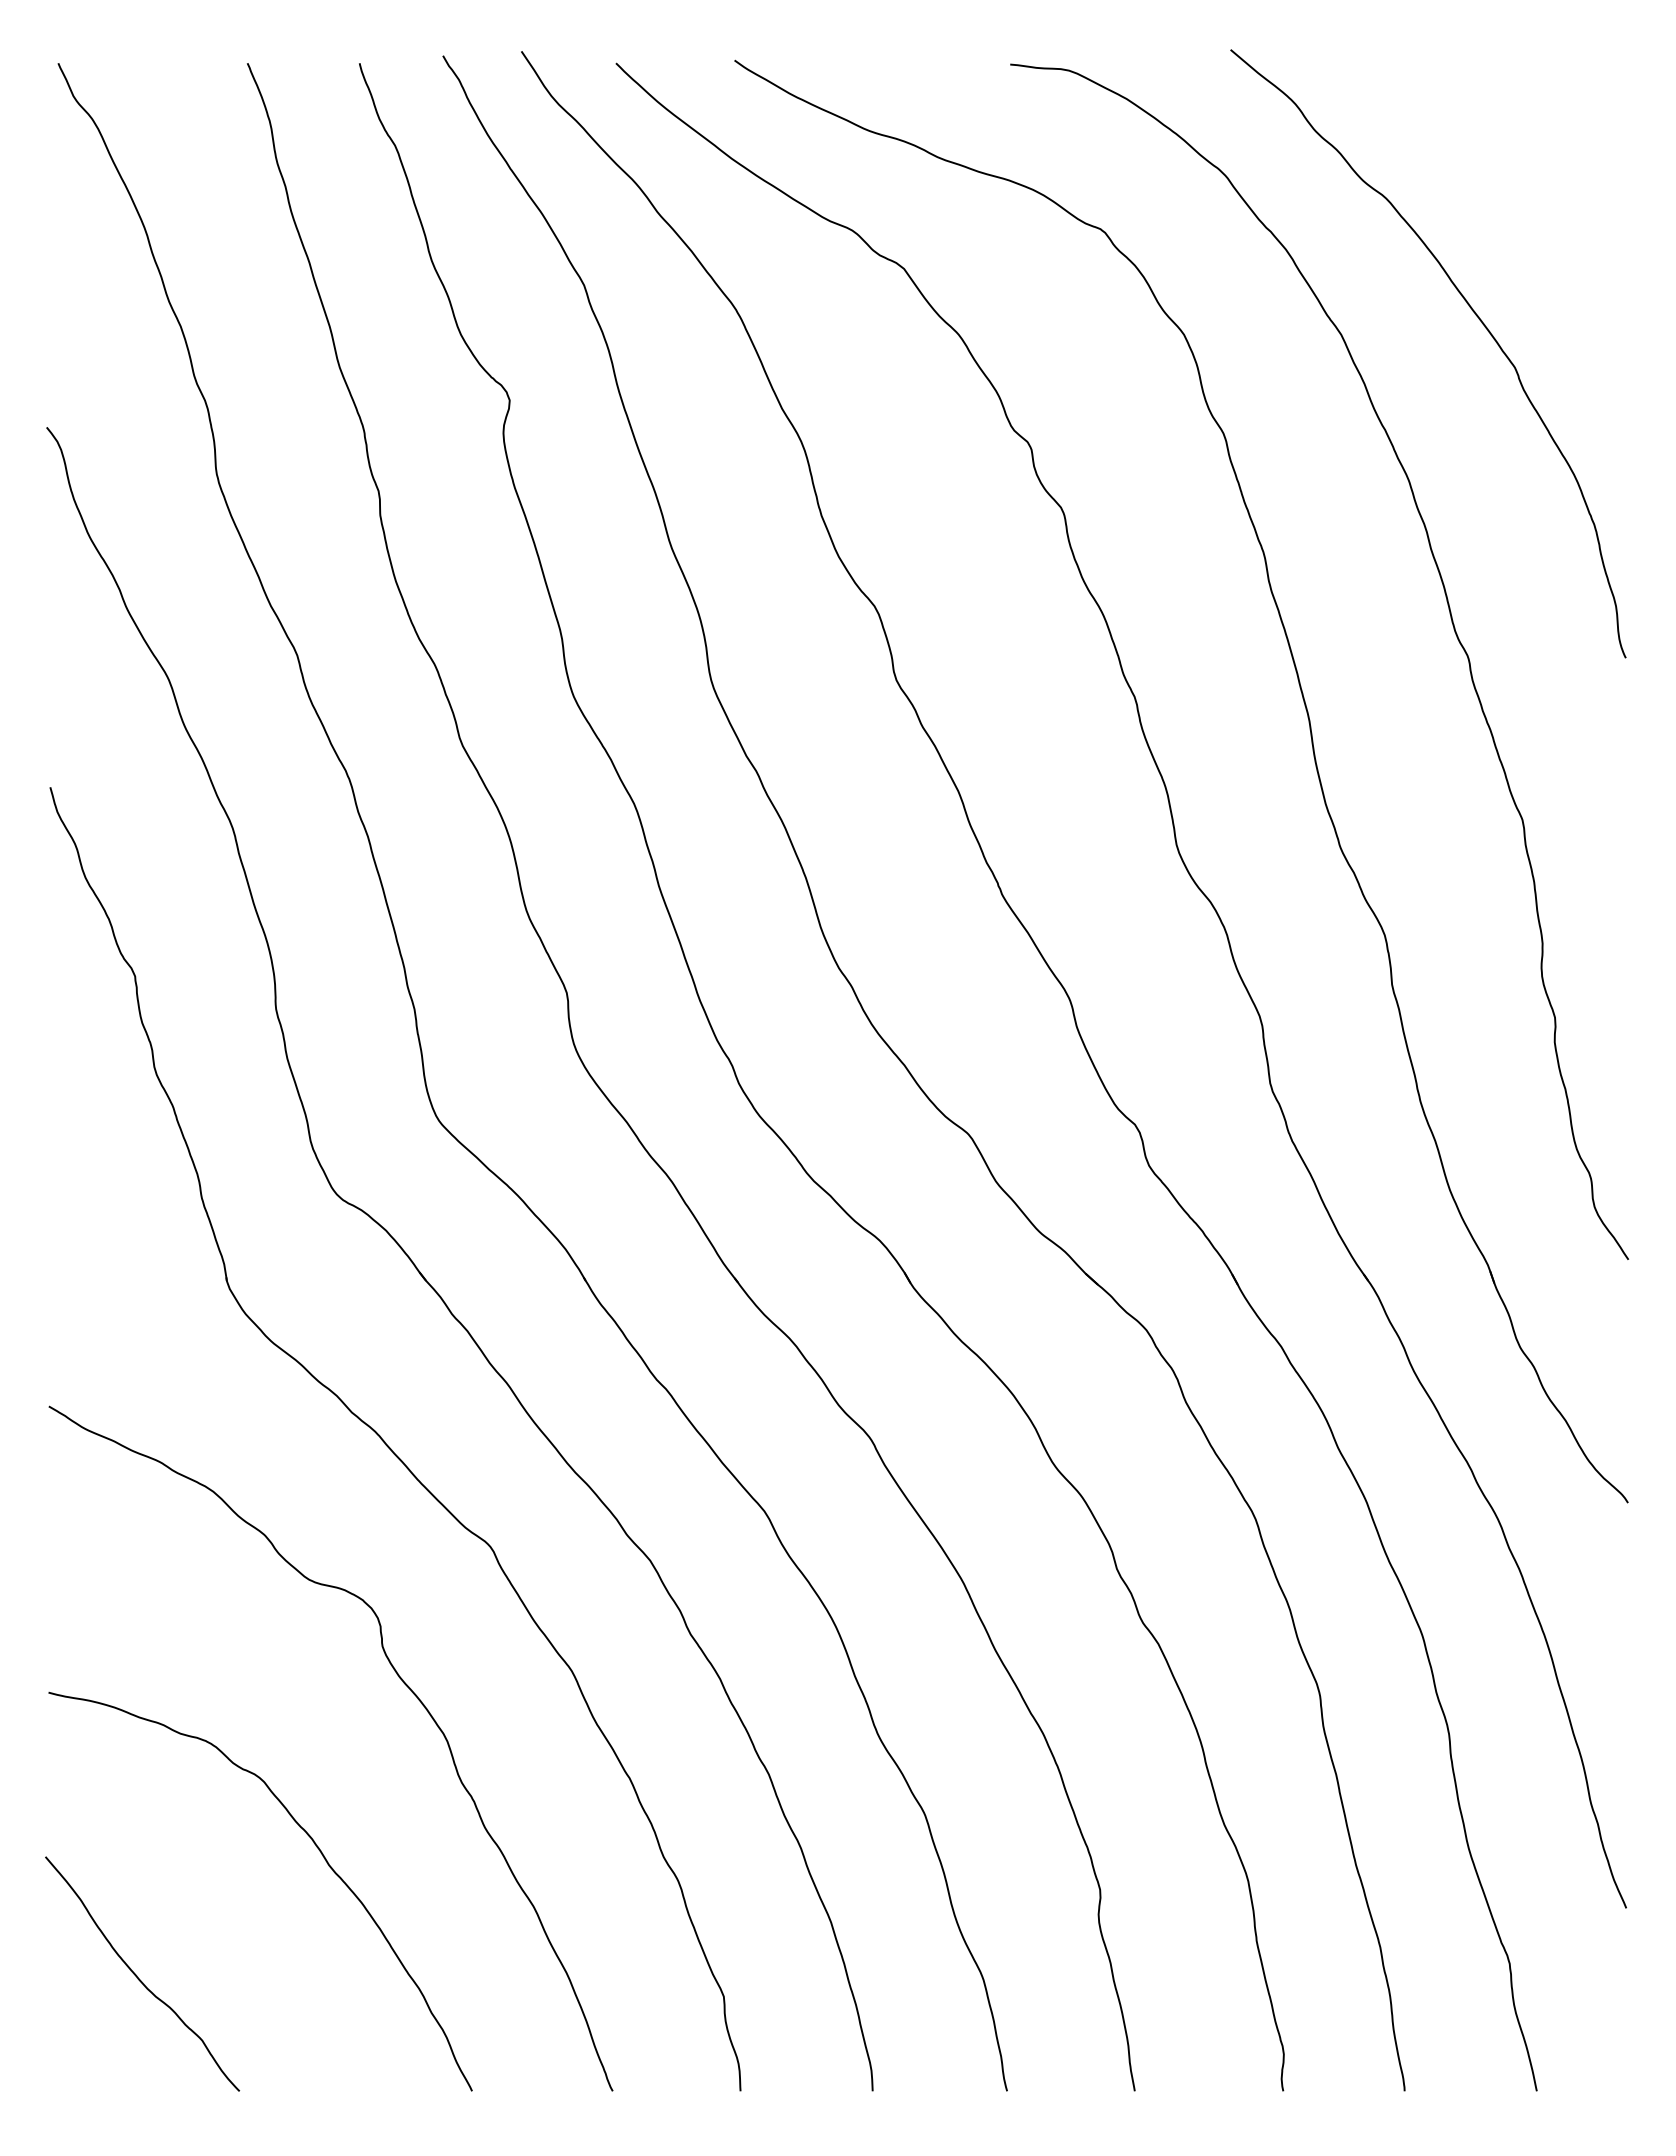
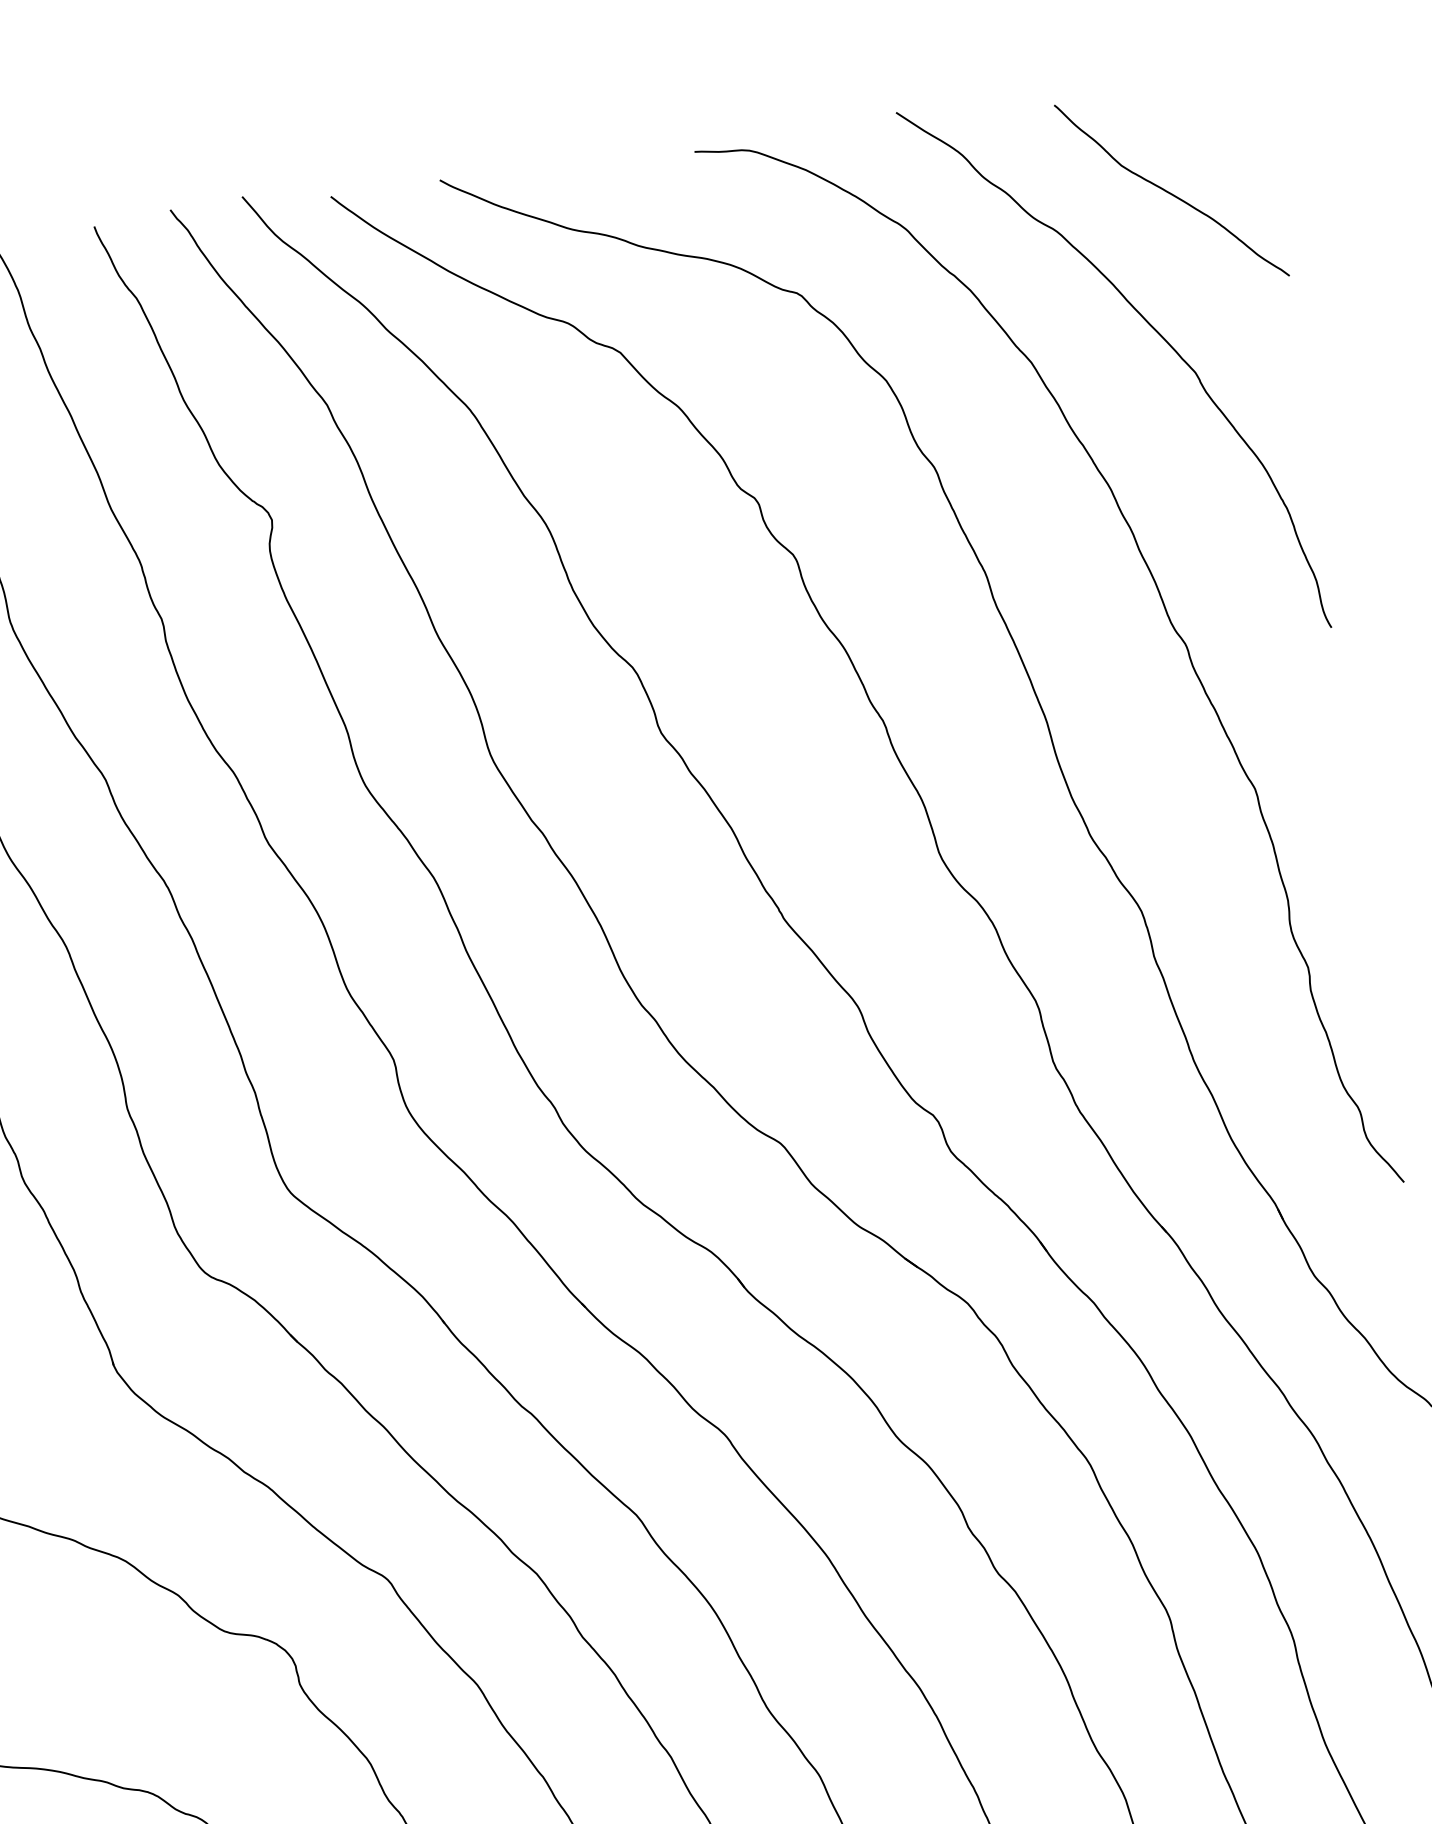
curve: (1513, 172) -> (1171, 192), added

